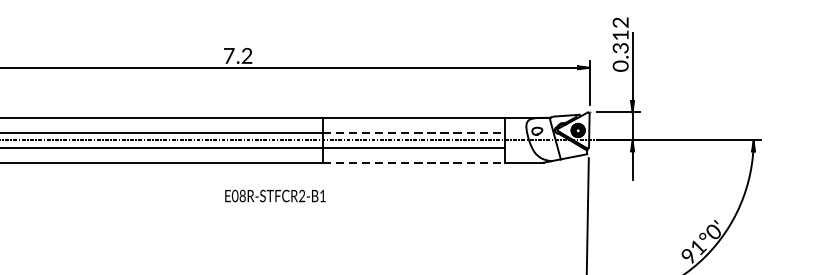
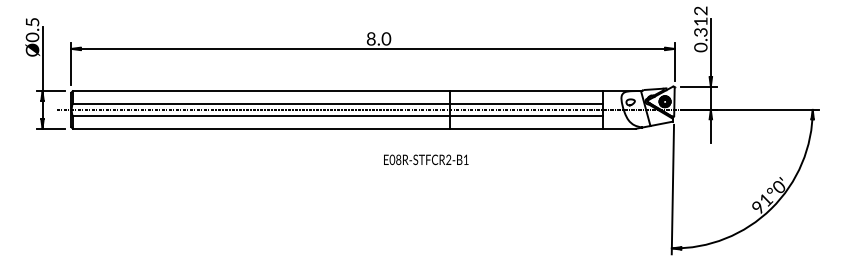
text: (238, 55) -> (379, 38), 7.2 -> 8.0
line: (413, 132) -> (526, 103), dashed -> solid
line: (413, 162) -> (526, 128), dashed -> solid
text: (275, 195) -> (426, 159), moved

